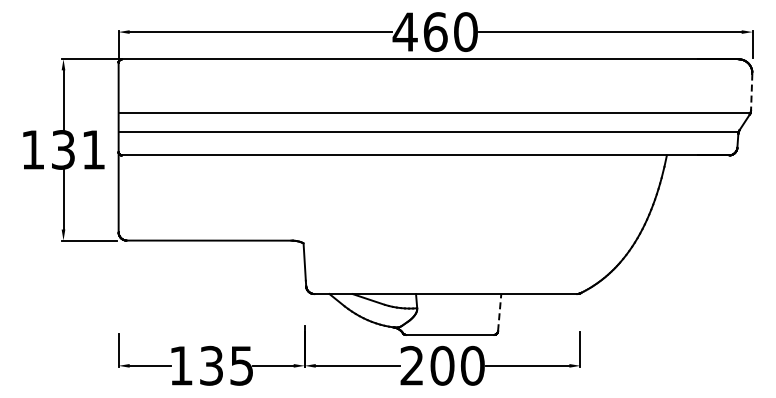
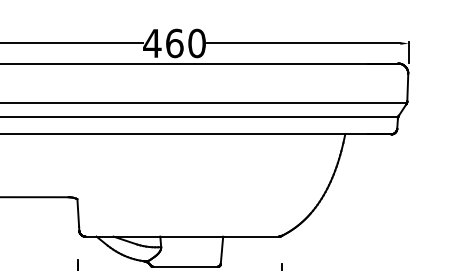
line: (751, 92) -> (407, 88), dashed -> solid
line: (499, 312) -> (221, 250), dashed -> solid

